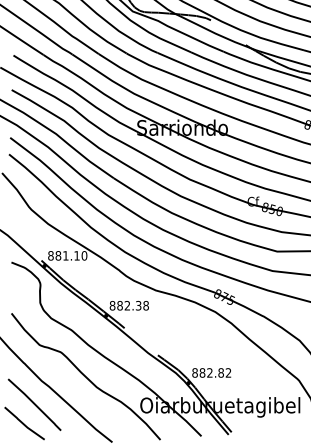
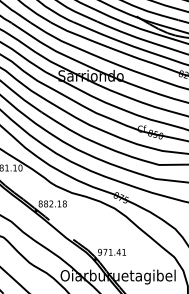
text: (138, 305) -> (59, 203), 882.38 -> 882.18
text: (211, 372) -> (111, 251), 882.82 -> 971.41

